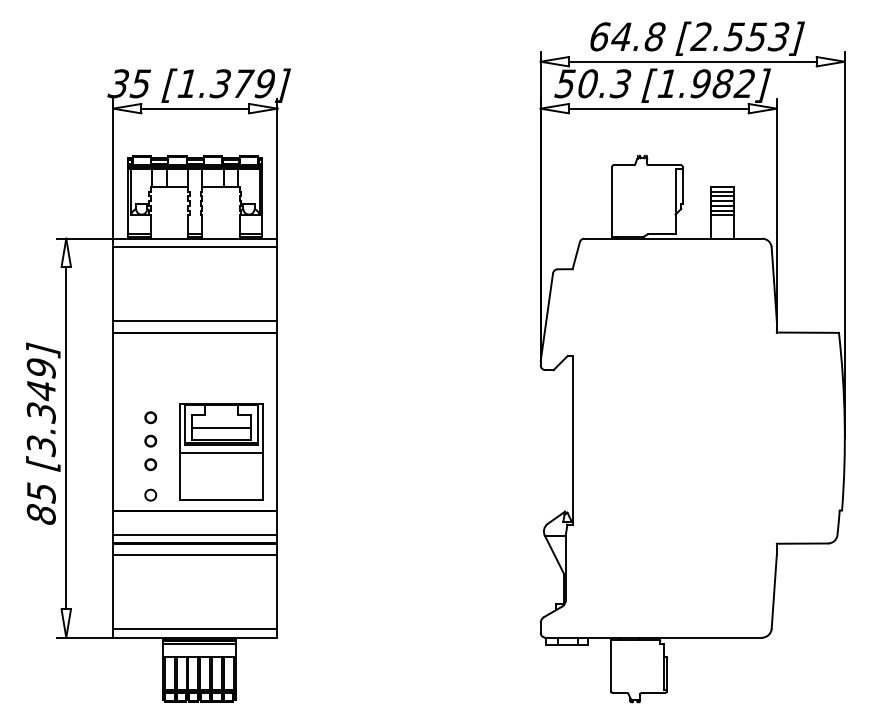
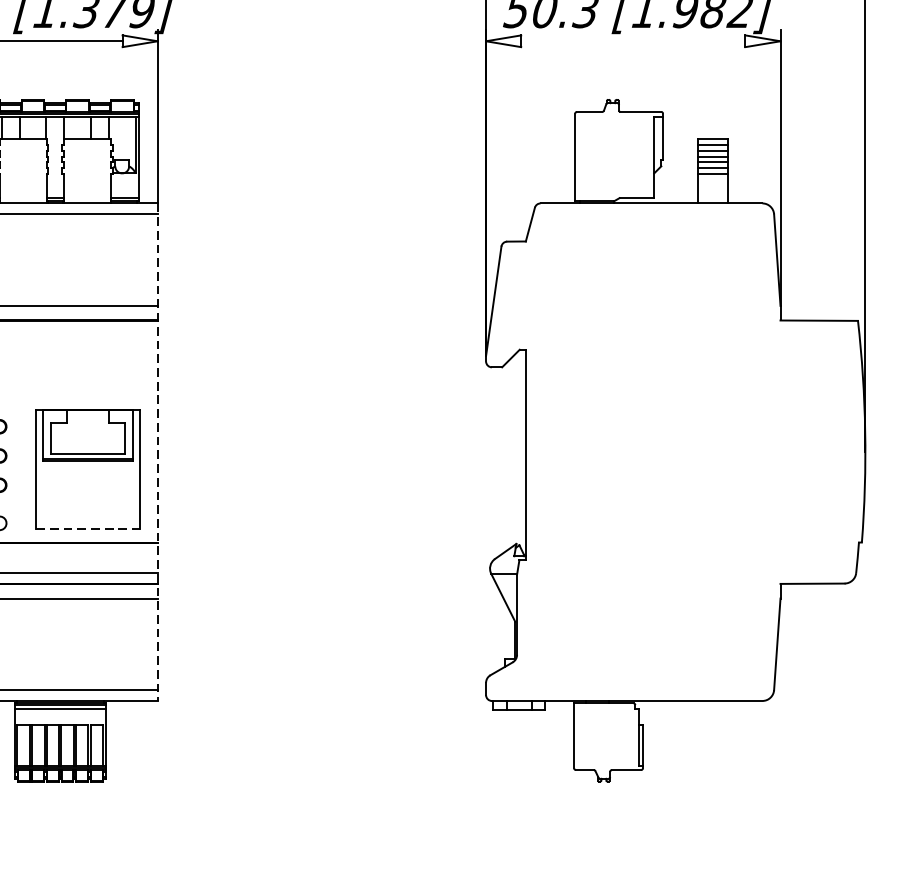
line: (658, 108) -> (632, 41), removed
line: (221, 427) -> (87, 438), removed
line: (277, 438) -> (157, 452), solid -> dashed
line: (221, 452) -> (87, 470), removed
line: (221, 499) -> (87, 528), solid -> dashed

